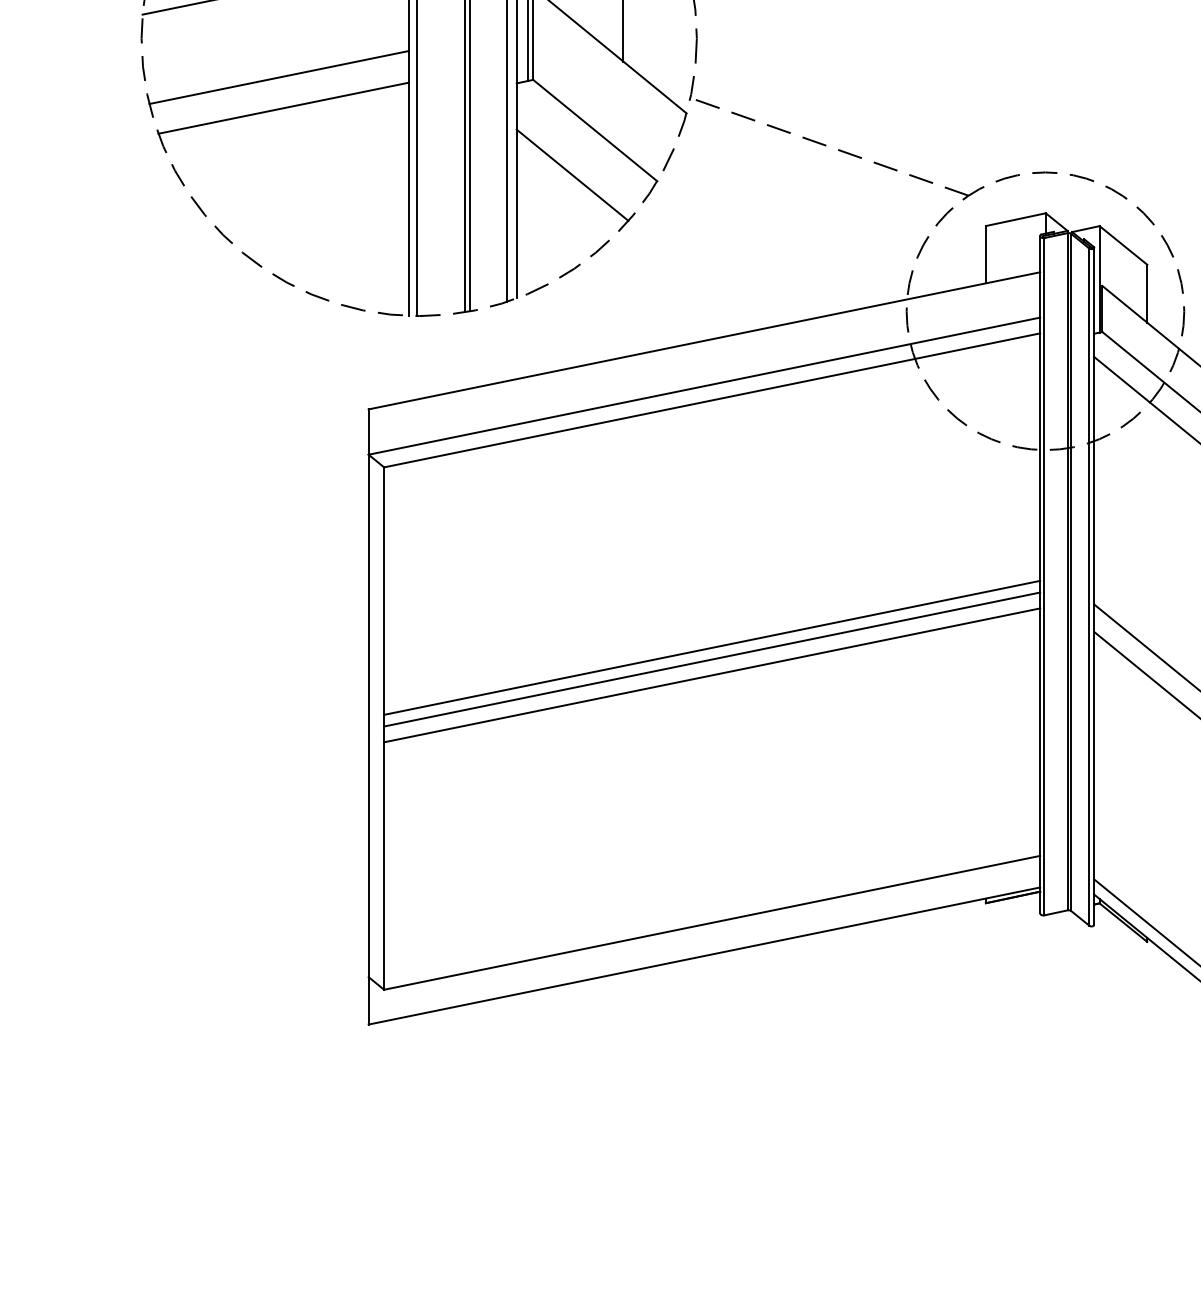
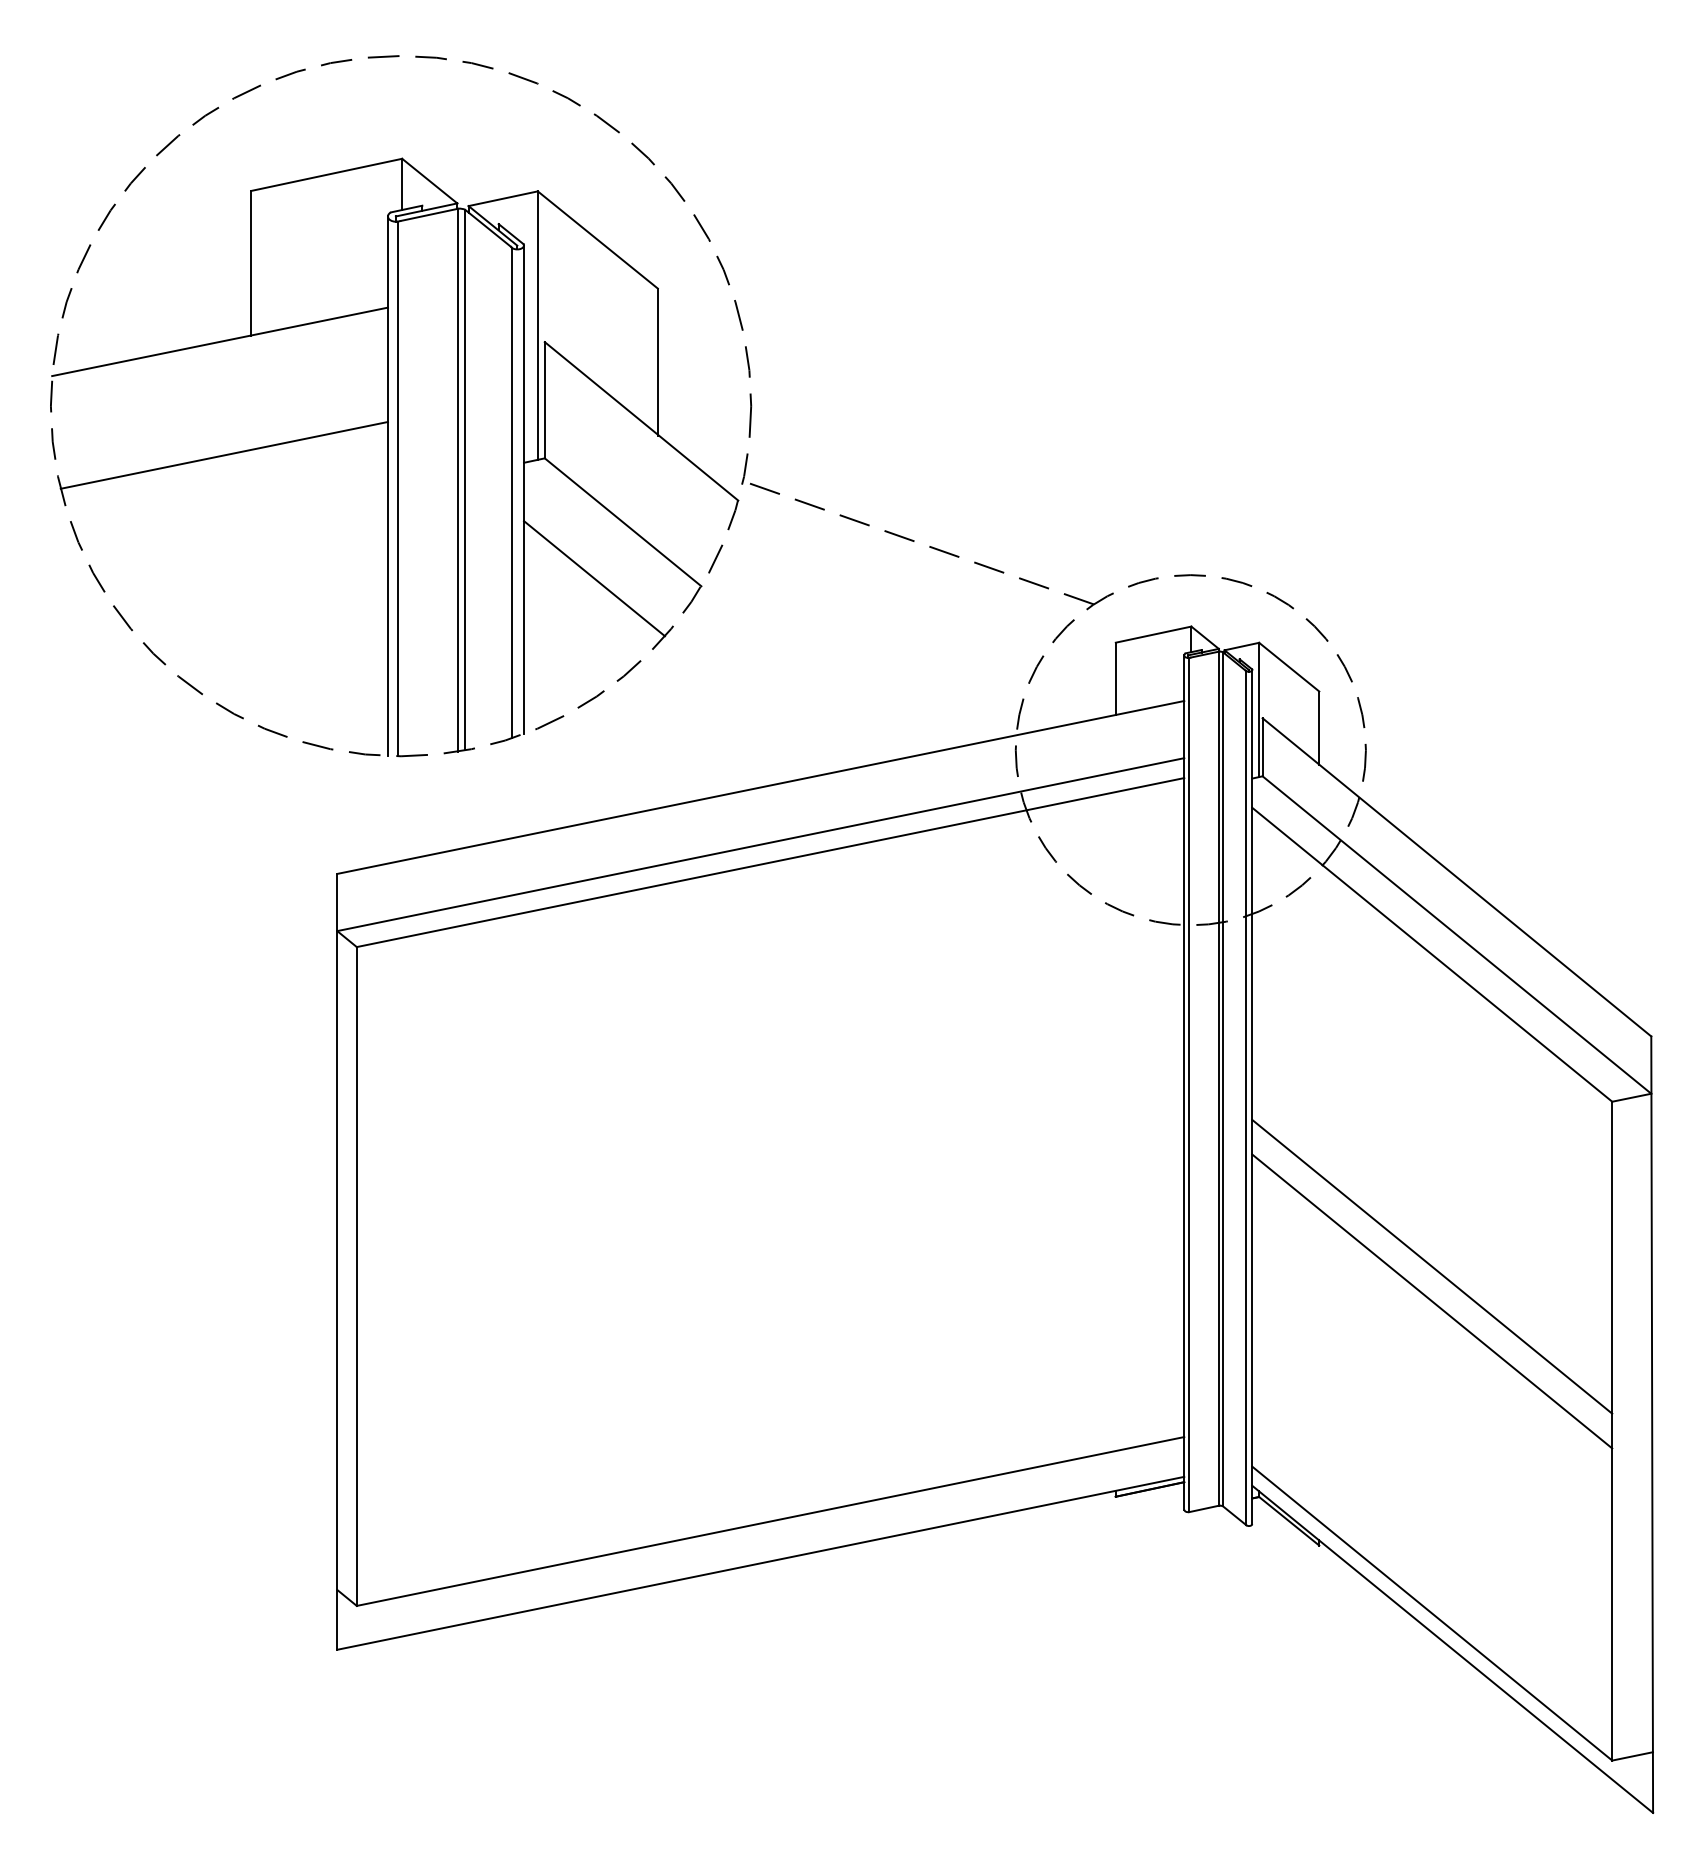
line: (283, 107) -> (230, 493), removed
line: (712, 647) -> (770, 1174), removed
line: (712, 658) -> (770, 1188), removed
line: (712, 674) -> (770, 1208), removed

